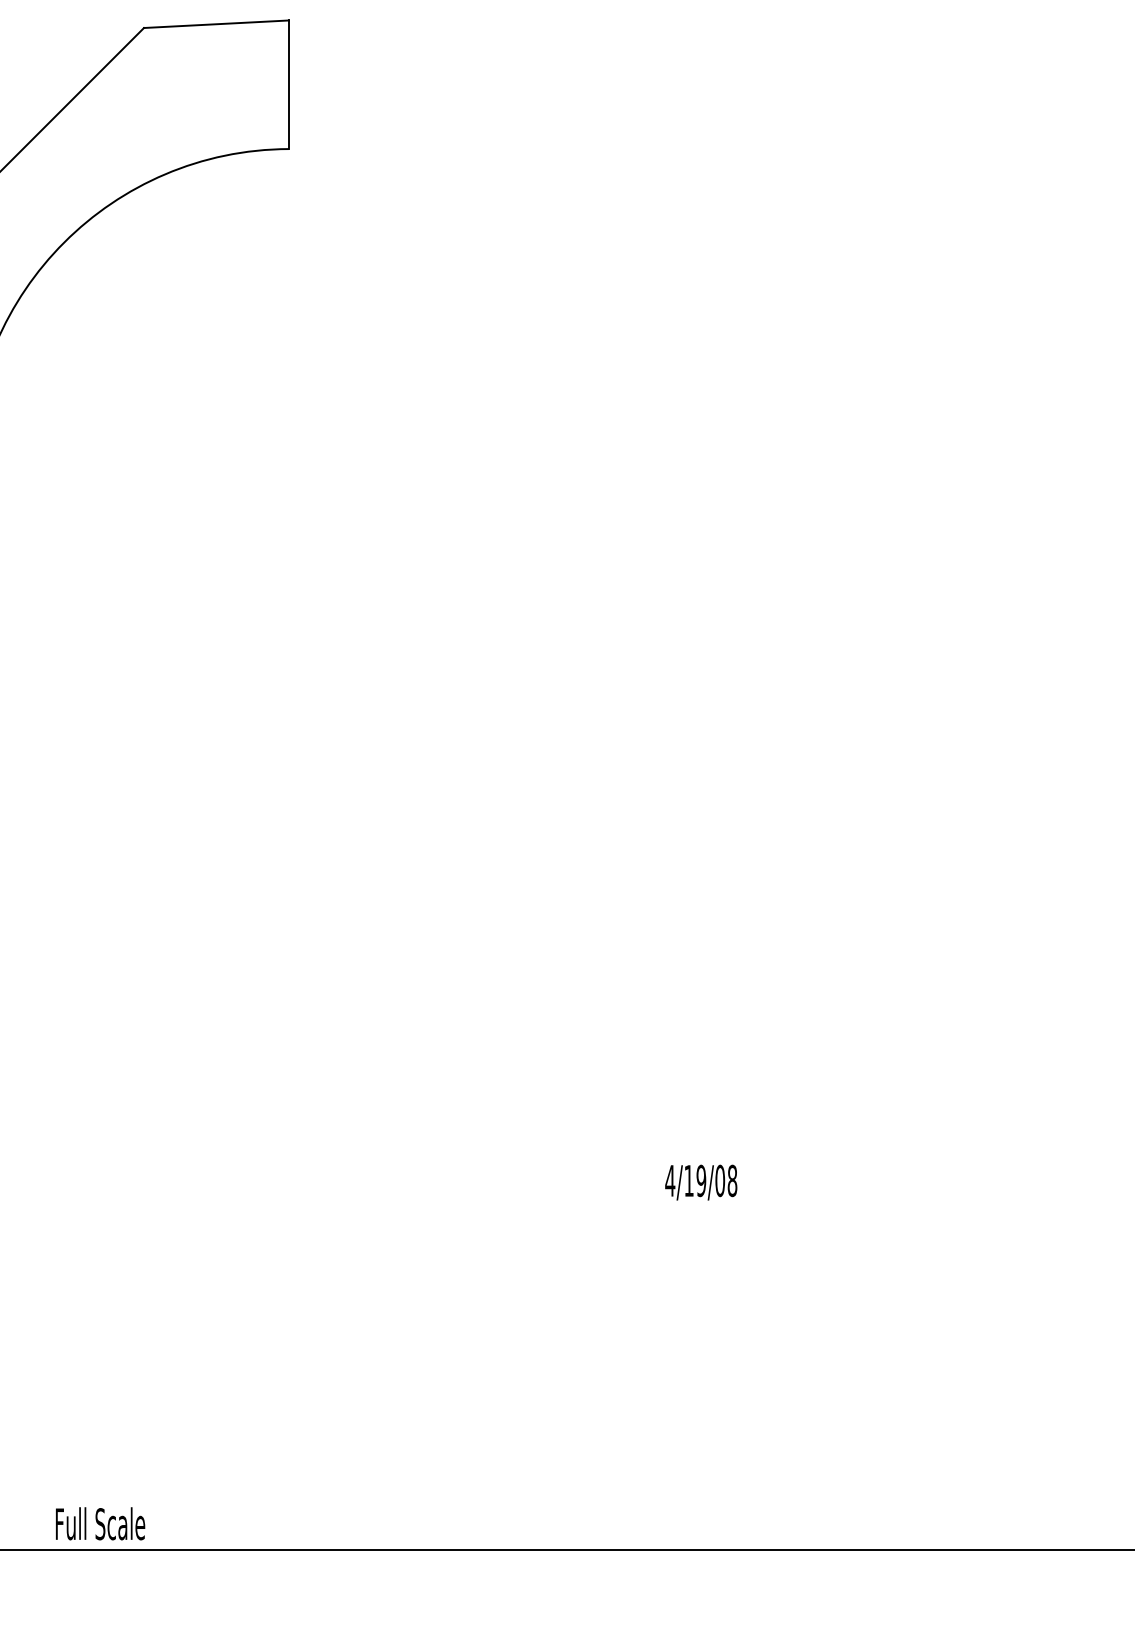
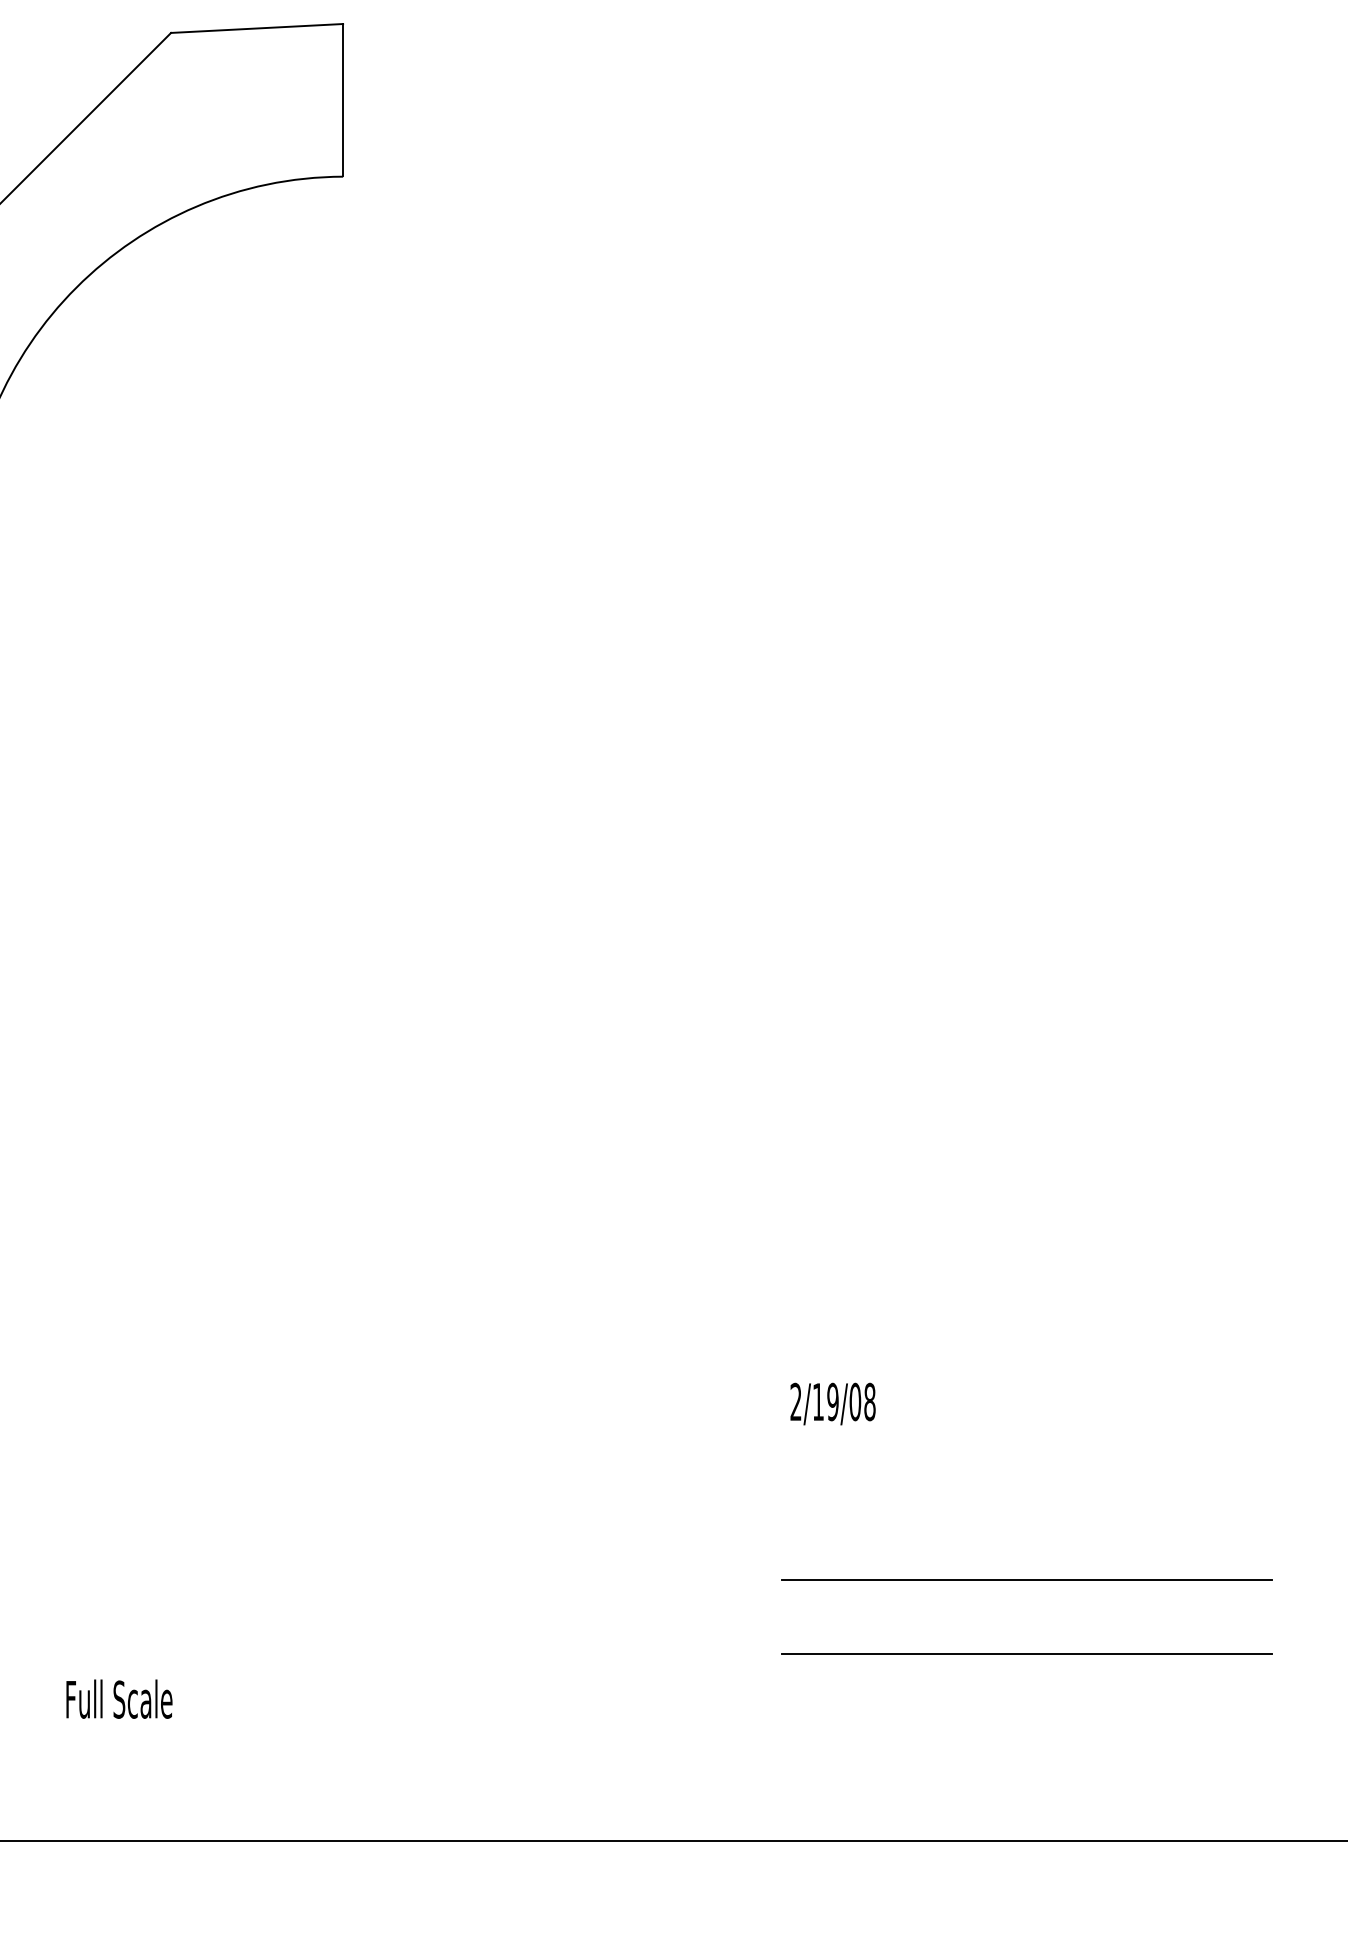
text: (670, 1180) -> (796, 1401), 4/19/08 -> 2/19/08
line: (864, 1331) -> (1026, 1580), added
line: (864, 1392) -> (1026, 1653), added
text: (100, 1523) -> (119, 1698), moved

